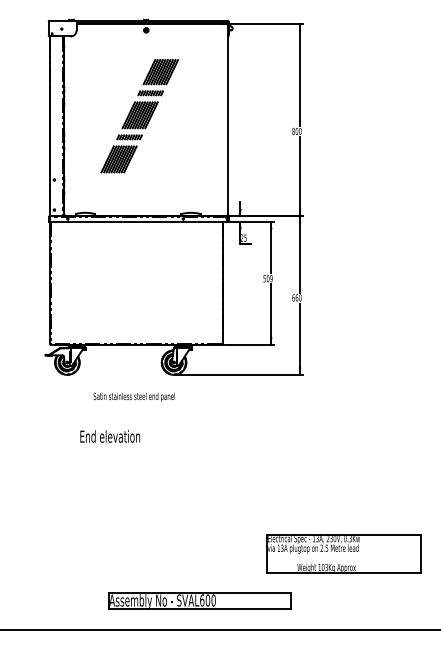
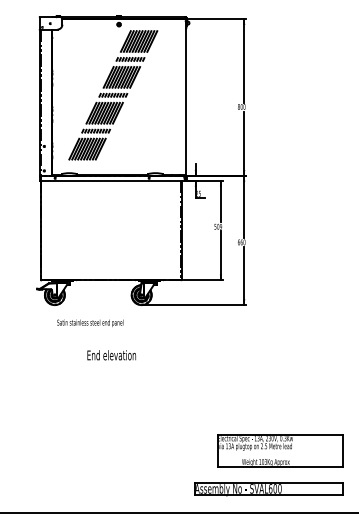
part: (139, 117) -> (113, 95), size x1.43
text: (134, 396) -> (90, 322), moved
text: (109, 436) -> (111, 355), moved
part: (199, 601) -> (268, 489), moved

